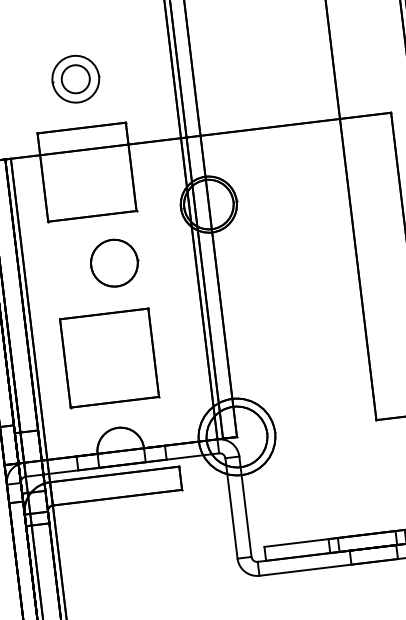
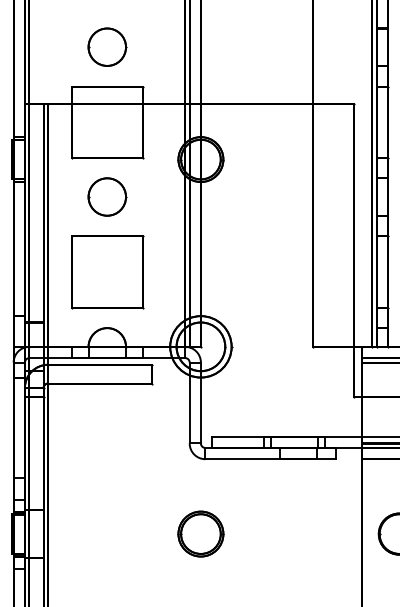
circle: (75, 78) -> (107, 46), size x1.67
part: (114, 262) -> (107, 196), moved

